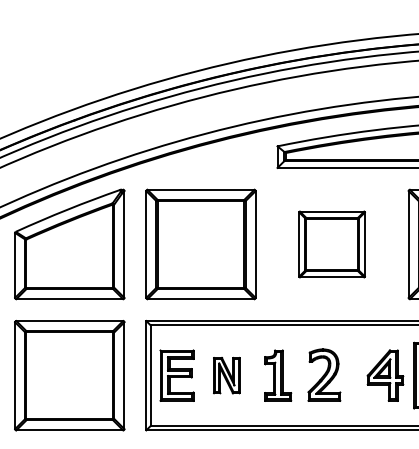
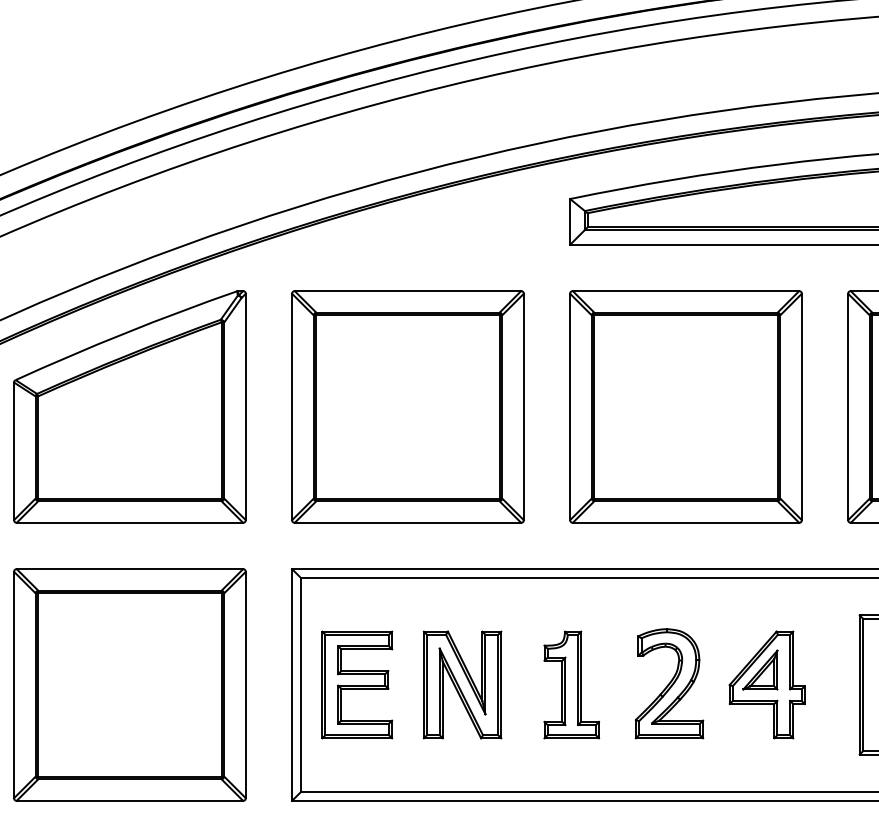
part: (331, 244) -> (684, 406), size x1.67
part: (226, 375) -> (462, 684), size x1.43
part: (385, 375) -> (767, 684), moved

